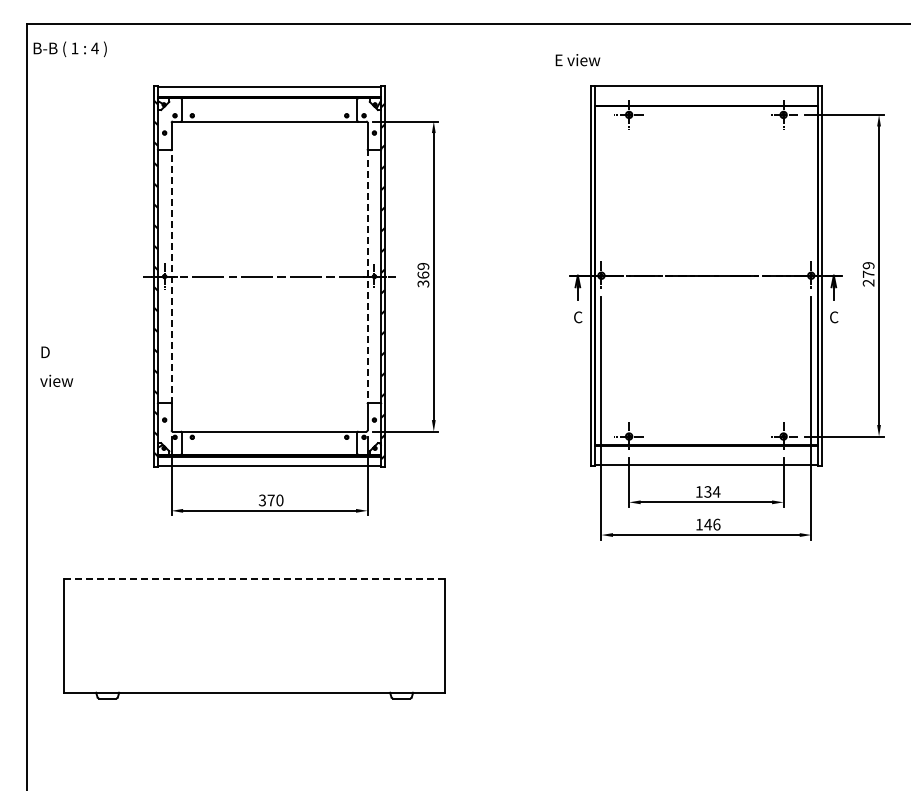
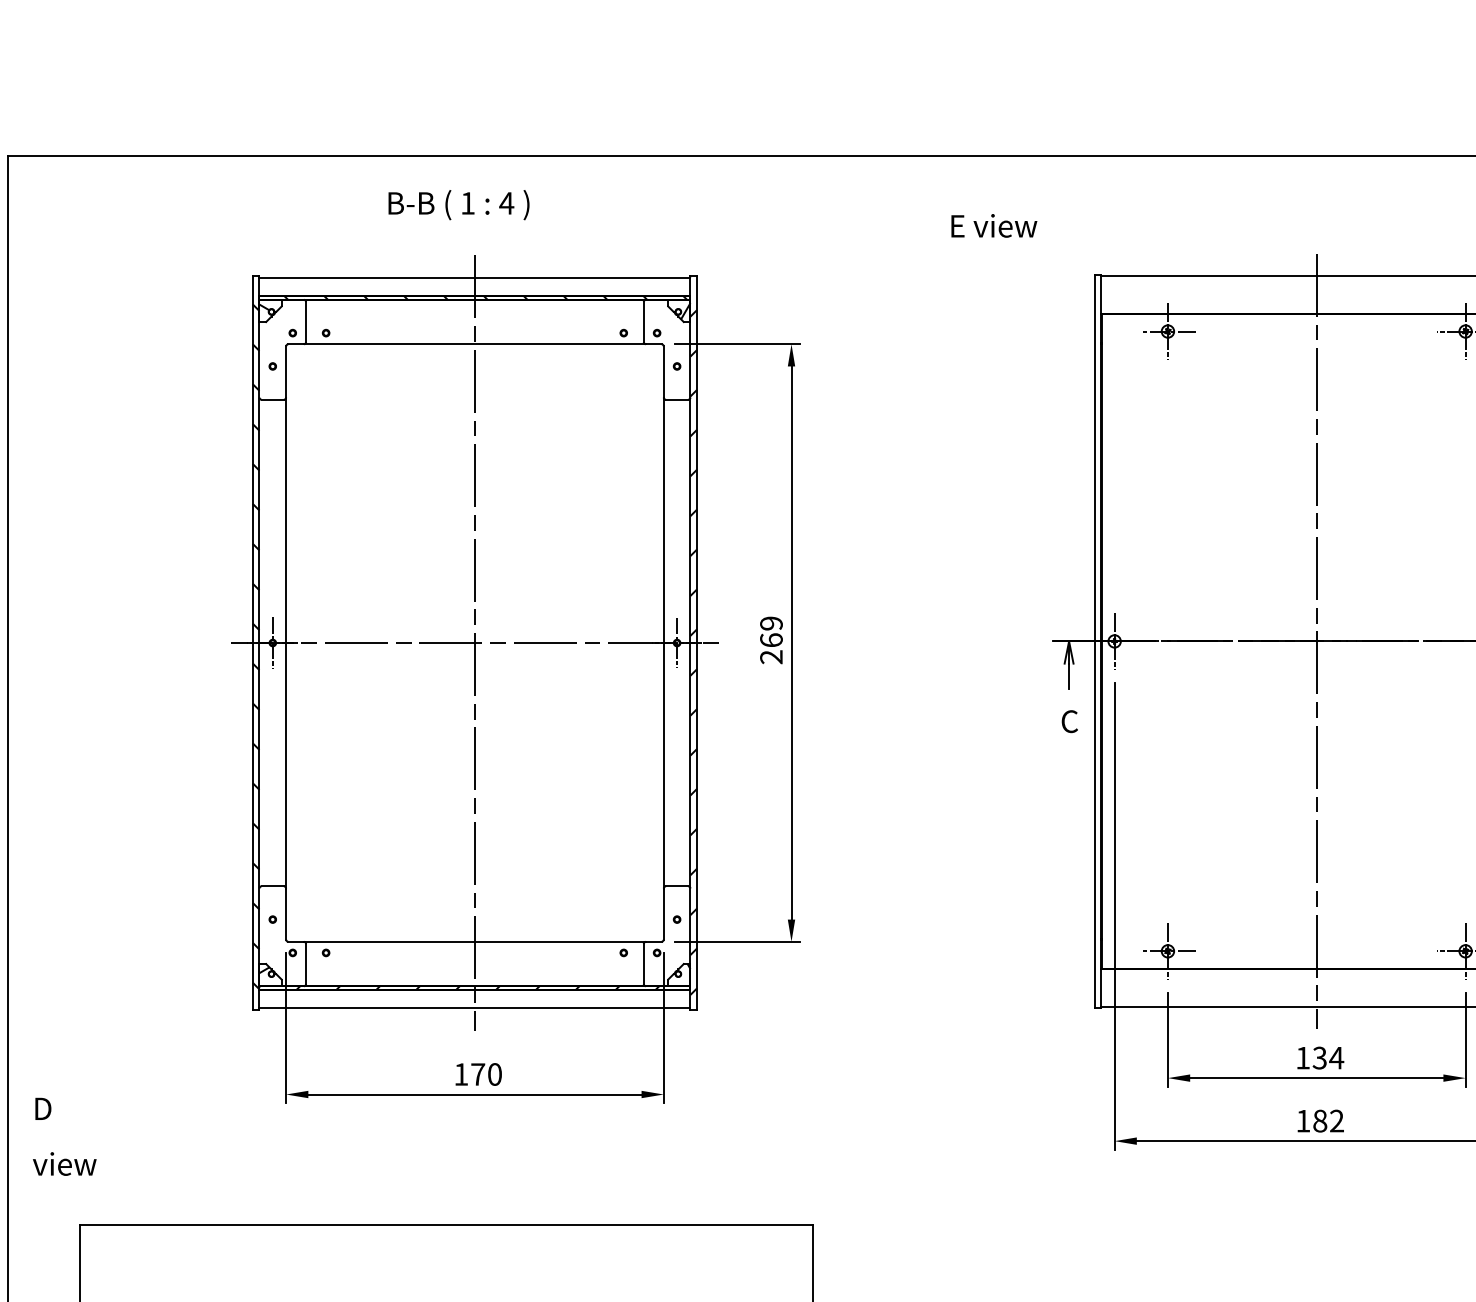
text: (69, 49) -> (457, 205), moved
text: (577, 60) -> (993, 226), moved
line: (706, 275) -> (1317, 640), added
line: (171, 276) -> (285, 642), dashed -> solid
line: (269, 276) -> (474, 642), added
line: (367, 277) -> (663, 644), dashed -> solid
text: (423, 283) -> (771, 656), 369 -> 269
text: (56, 366) -> (64, 1136), moved
text: (261, 500) -> (459, 1074), 370 -> 170
text: (712, 524) -> (1328, 1120), 146 -> 182
line: (254, 578) -> (445, 1224), dashed -> solid

